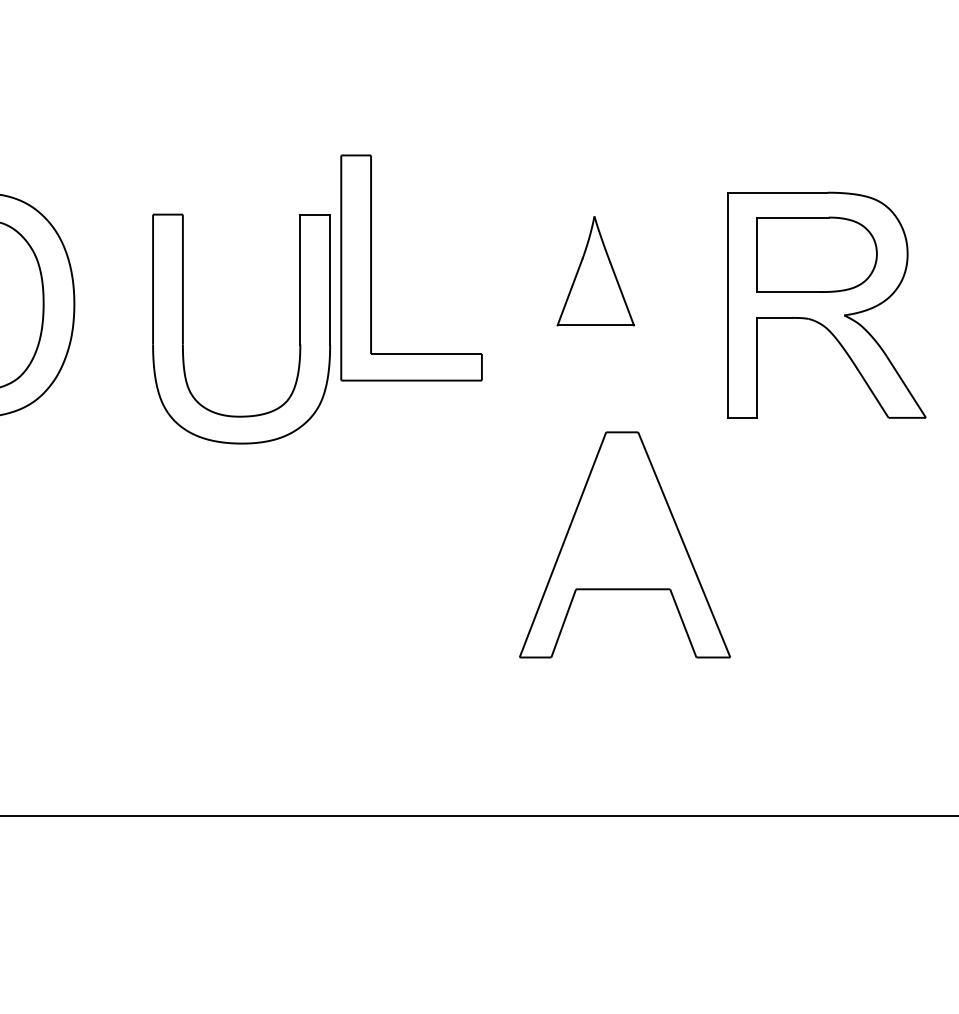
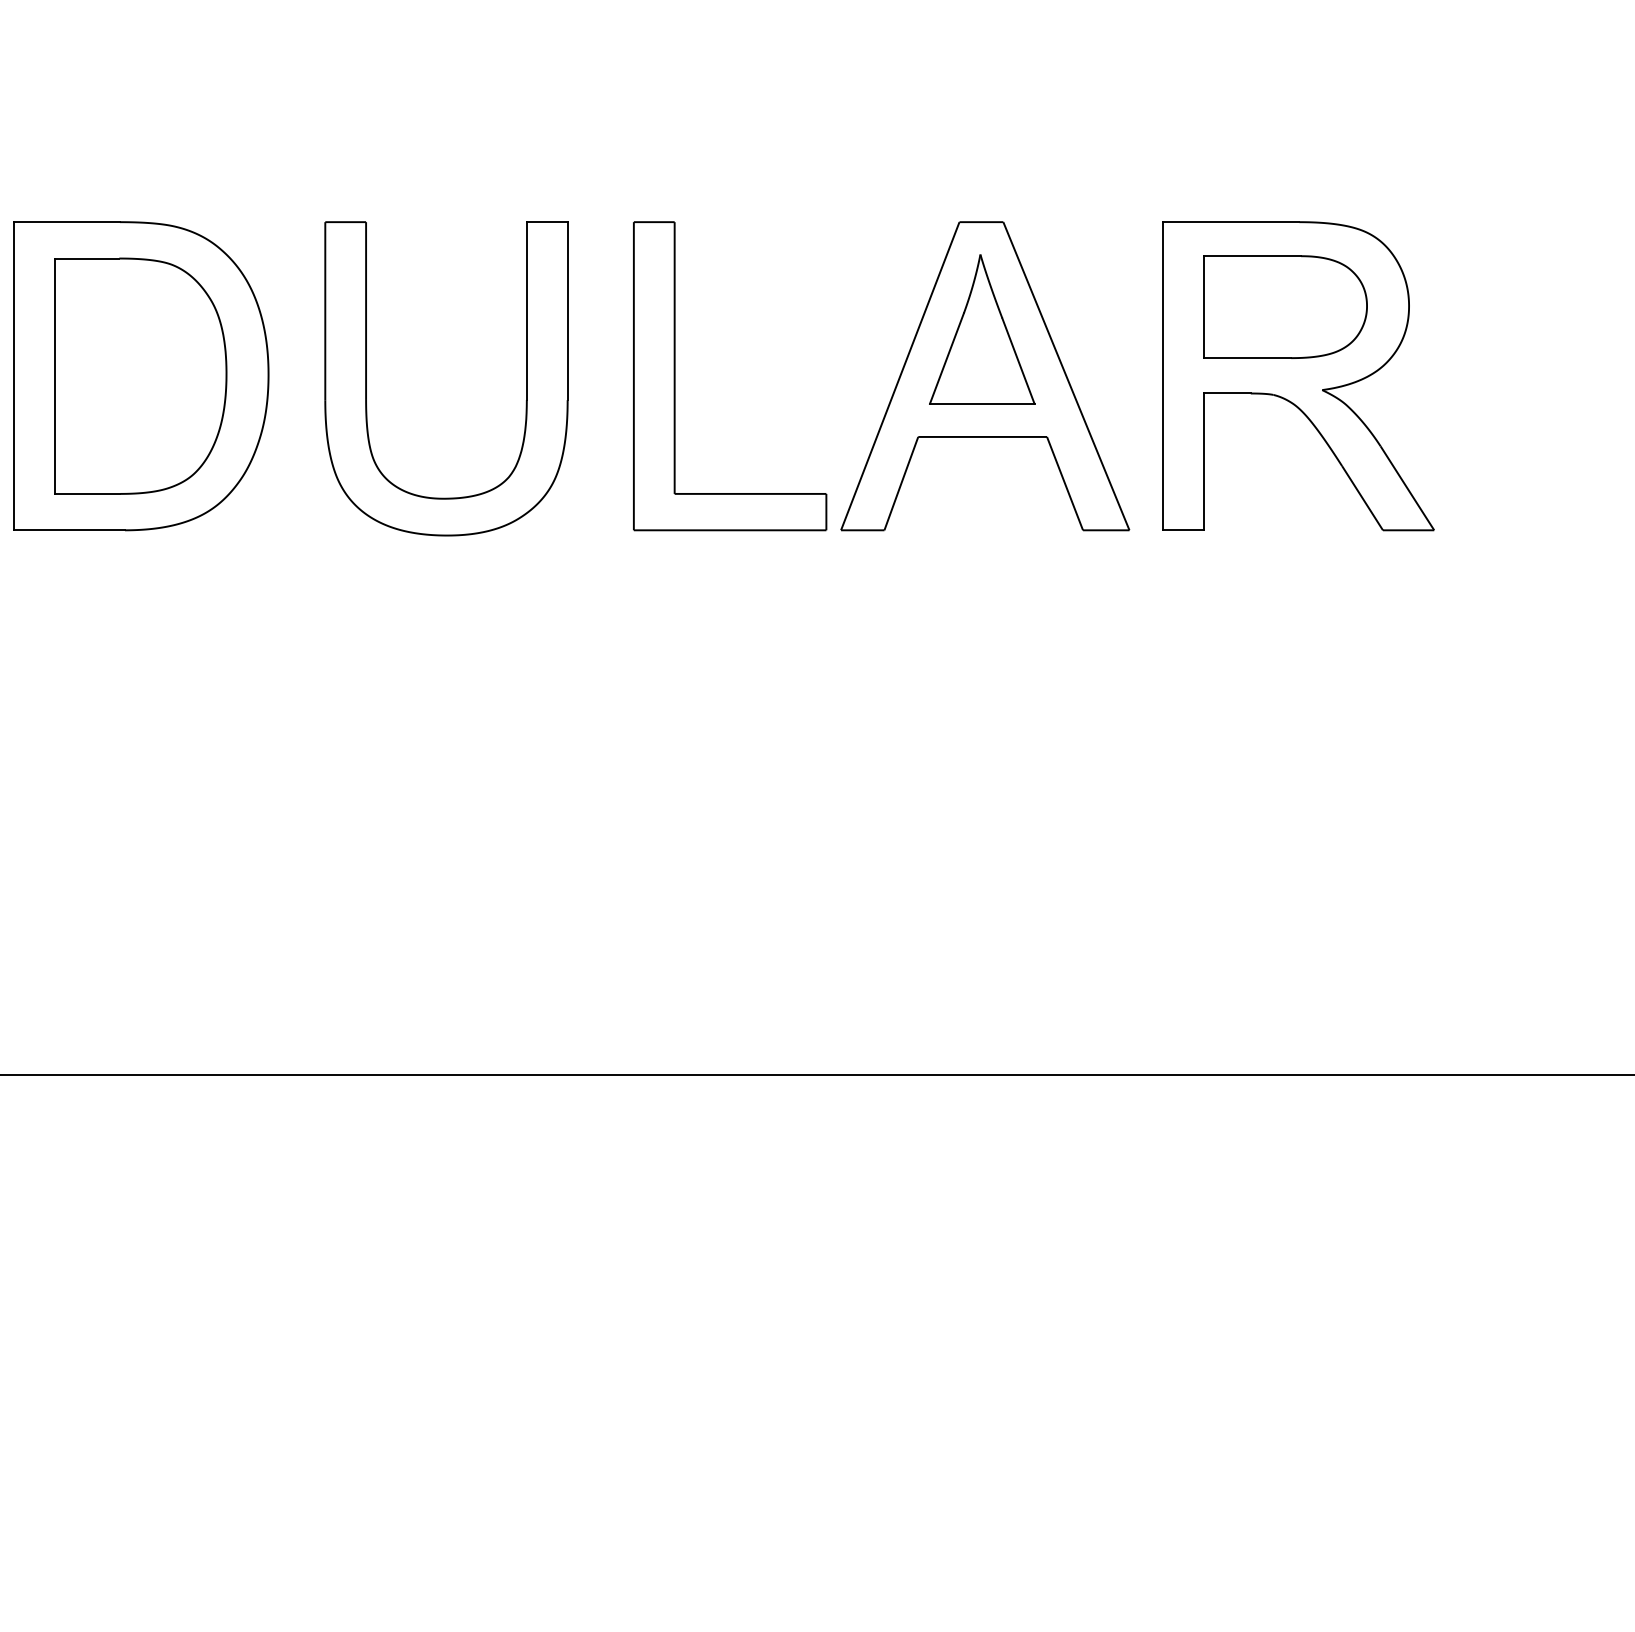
part: (371, 268) -> (675, 376), moved
part: (183, 328) -> (366, 378), moved
part: (625, 545) -> (985, 376), moved

